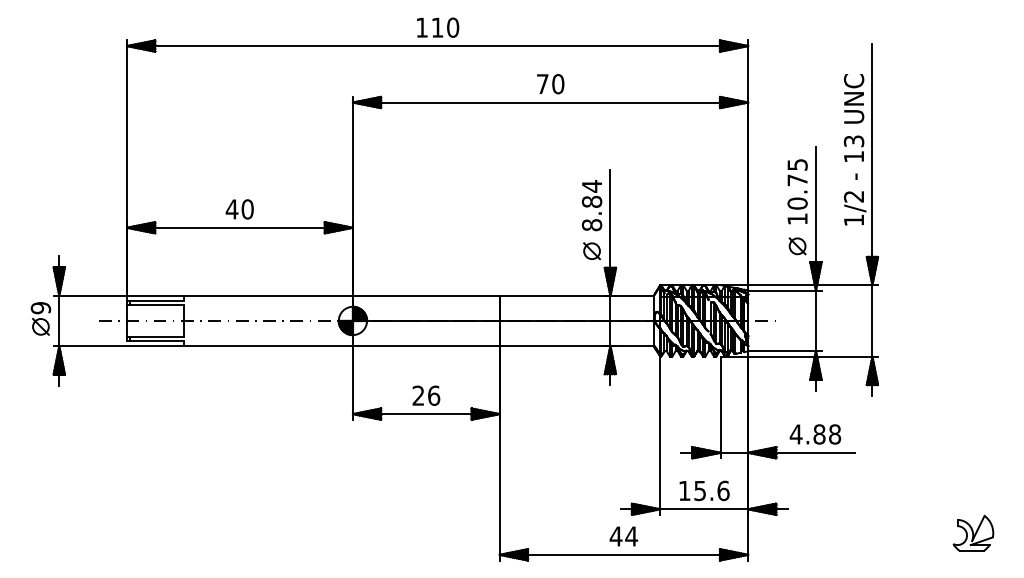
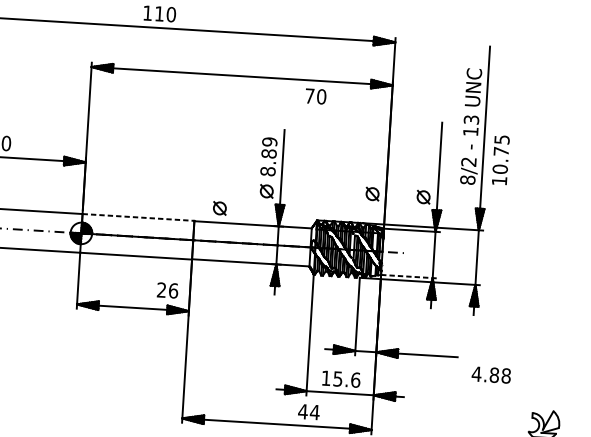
text: (550, 84) -> (315, 96), moved
text: (591, 186) -> (269, 142), 8.84 -> 8.89
text: (797, 191) -> (500, 160), moved
text: (853, 220) -> (467, 180), 1/2 -> 8/2
part: (730, 246) -> (372, 194), added
part: (531, 277) -> (219, 208), added
line: (426, 295) -> (138, 217), solid -> dashed
line: (784, 351) -> (408, 276), solid -> dashed
text: (426, 395) -> (167, 290), moved
text: (815, 434) -> (491, 375), moved
text: (623, 536) -> (308, 412), moved

